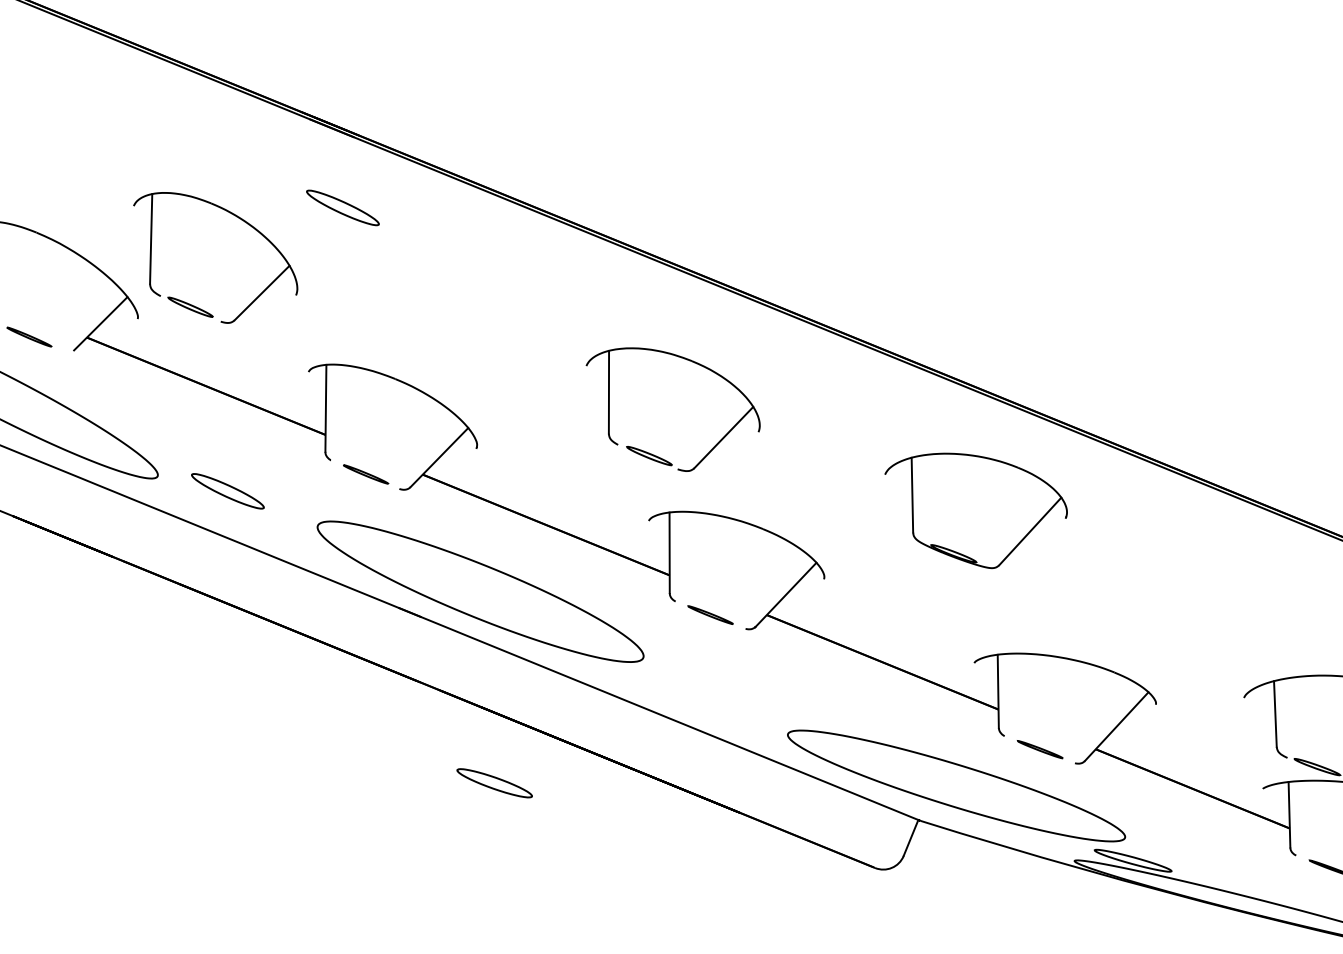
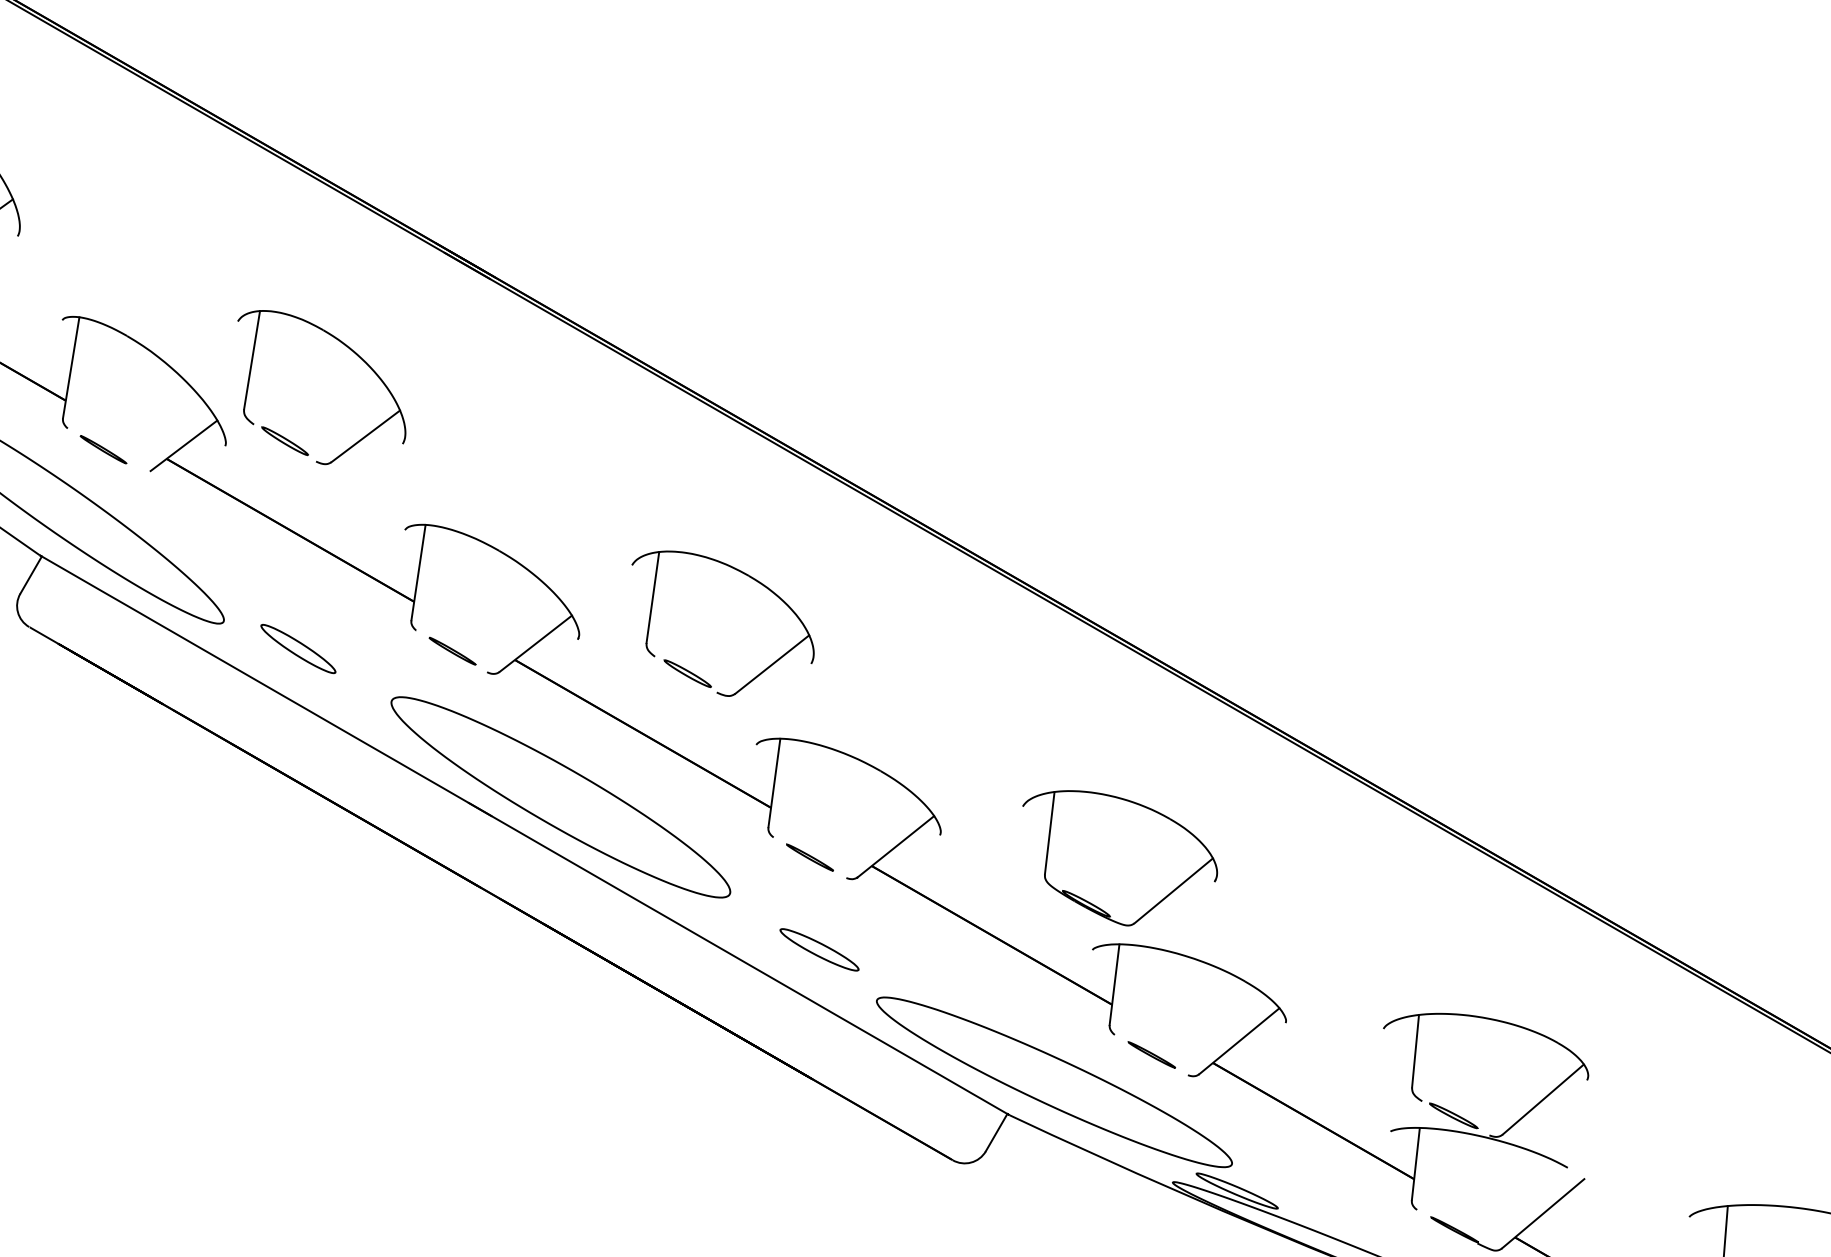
part: (343, 208) -> (467, 355), removed
part: (689, 361) -> (745, 575), moved
part: (978, 509) -> (1120, 858), moved
part: (494, 782) -> (819, 949), moved

